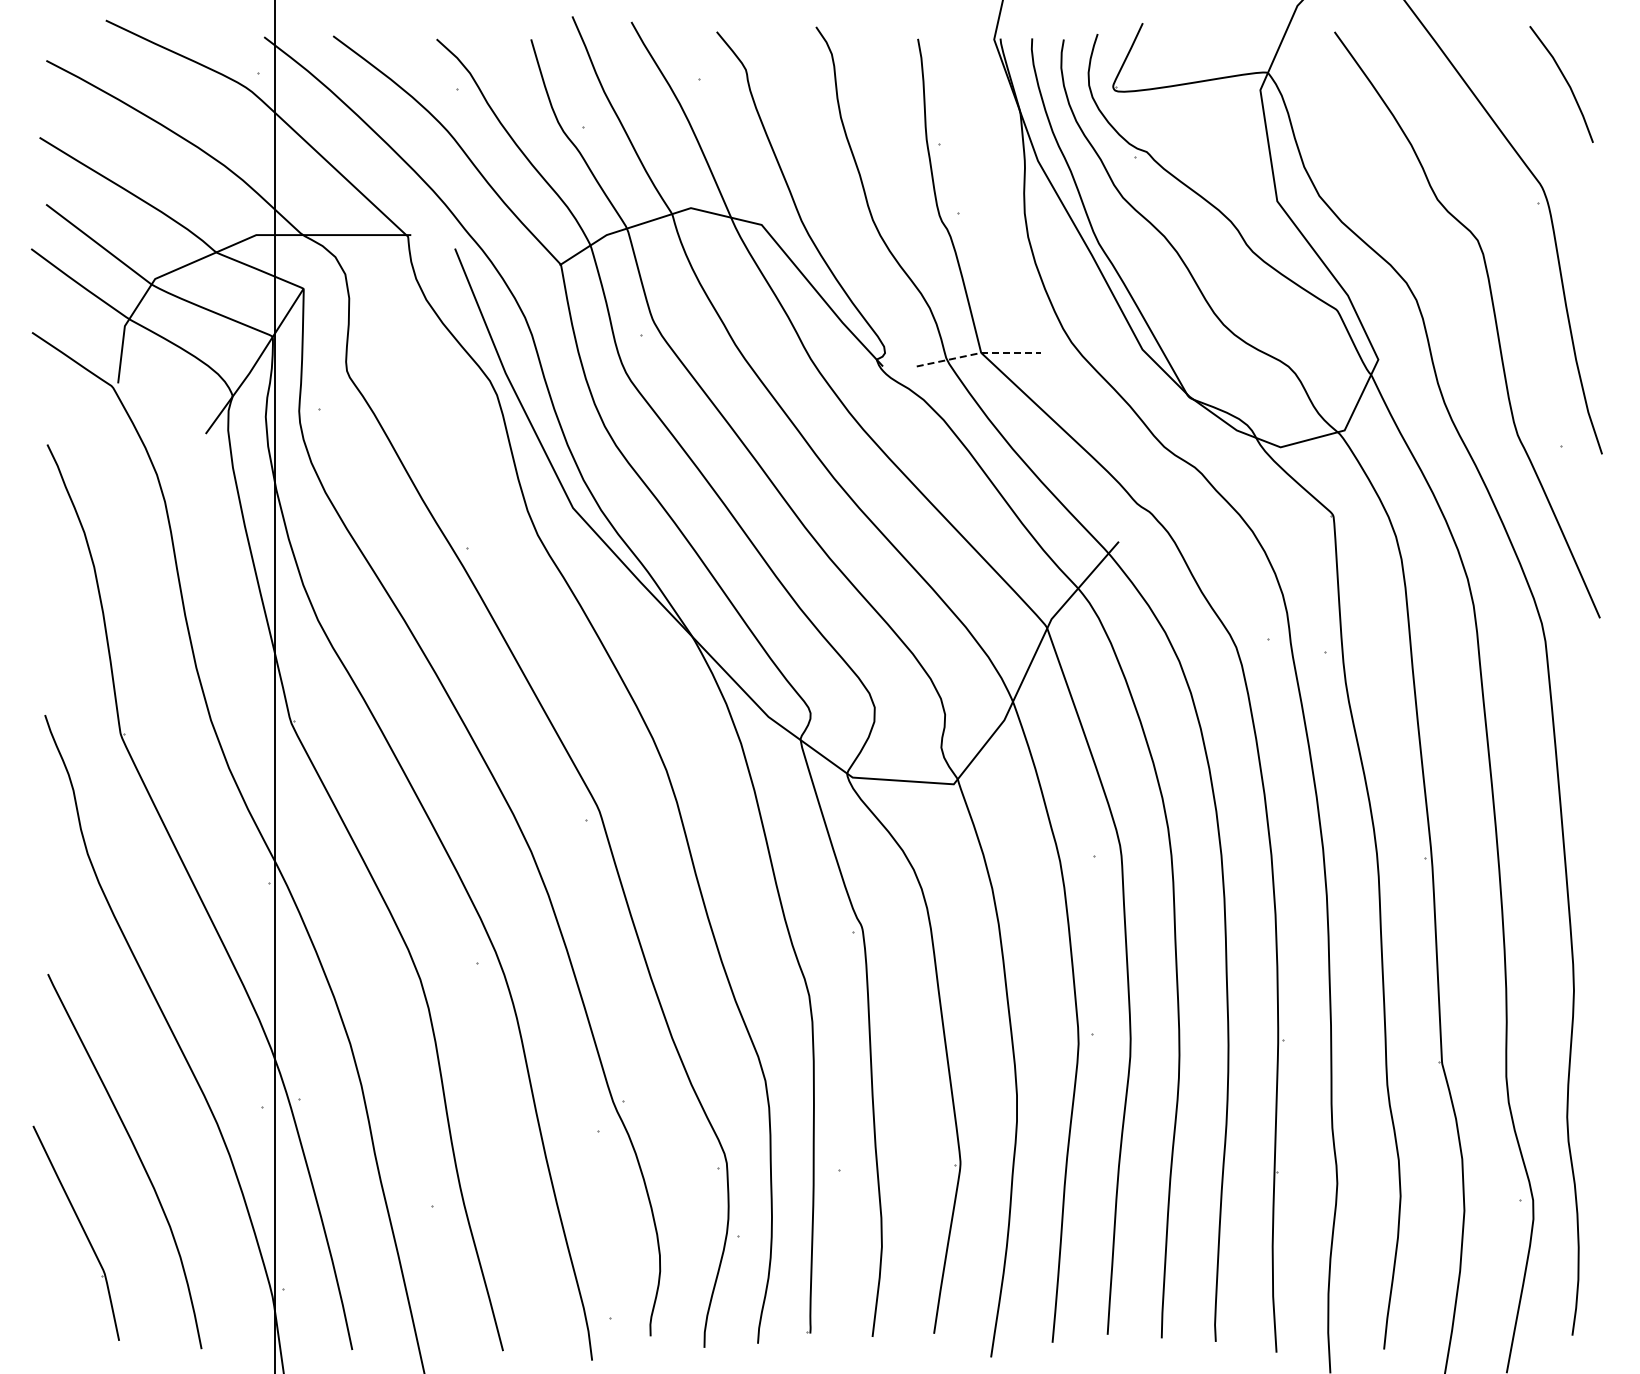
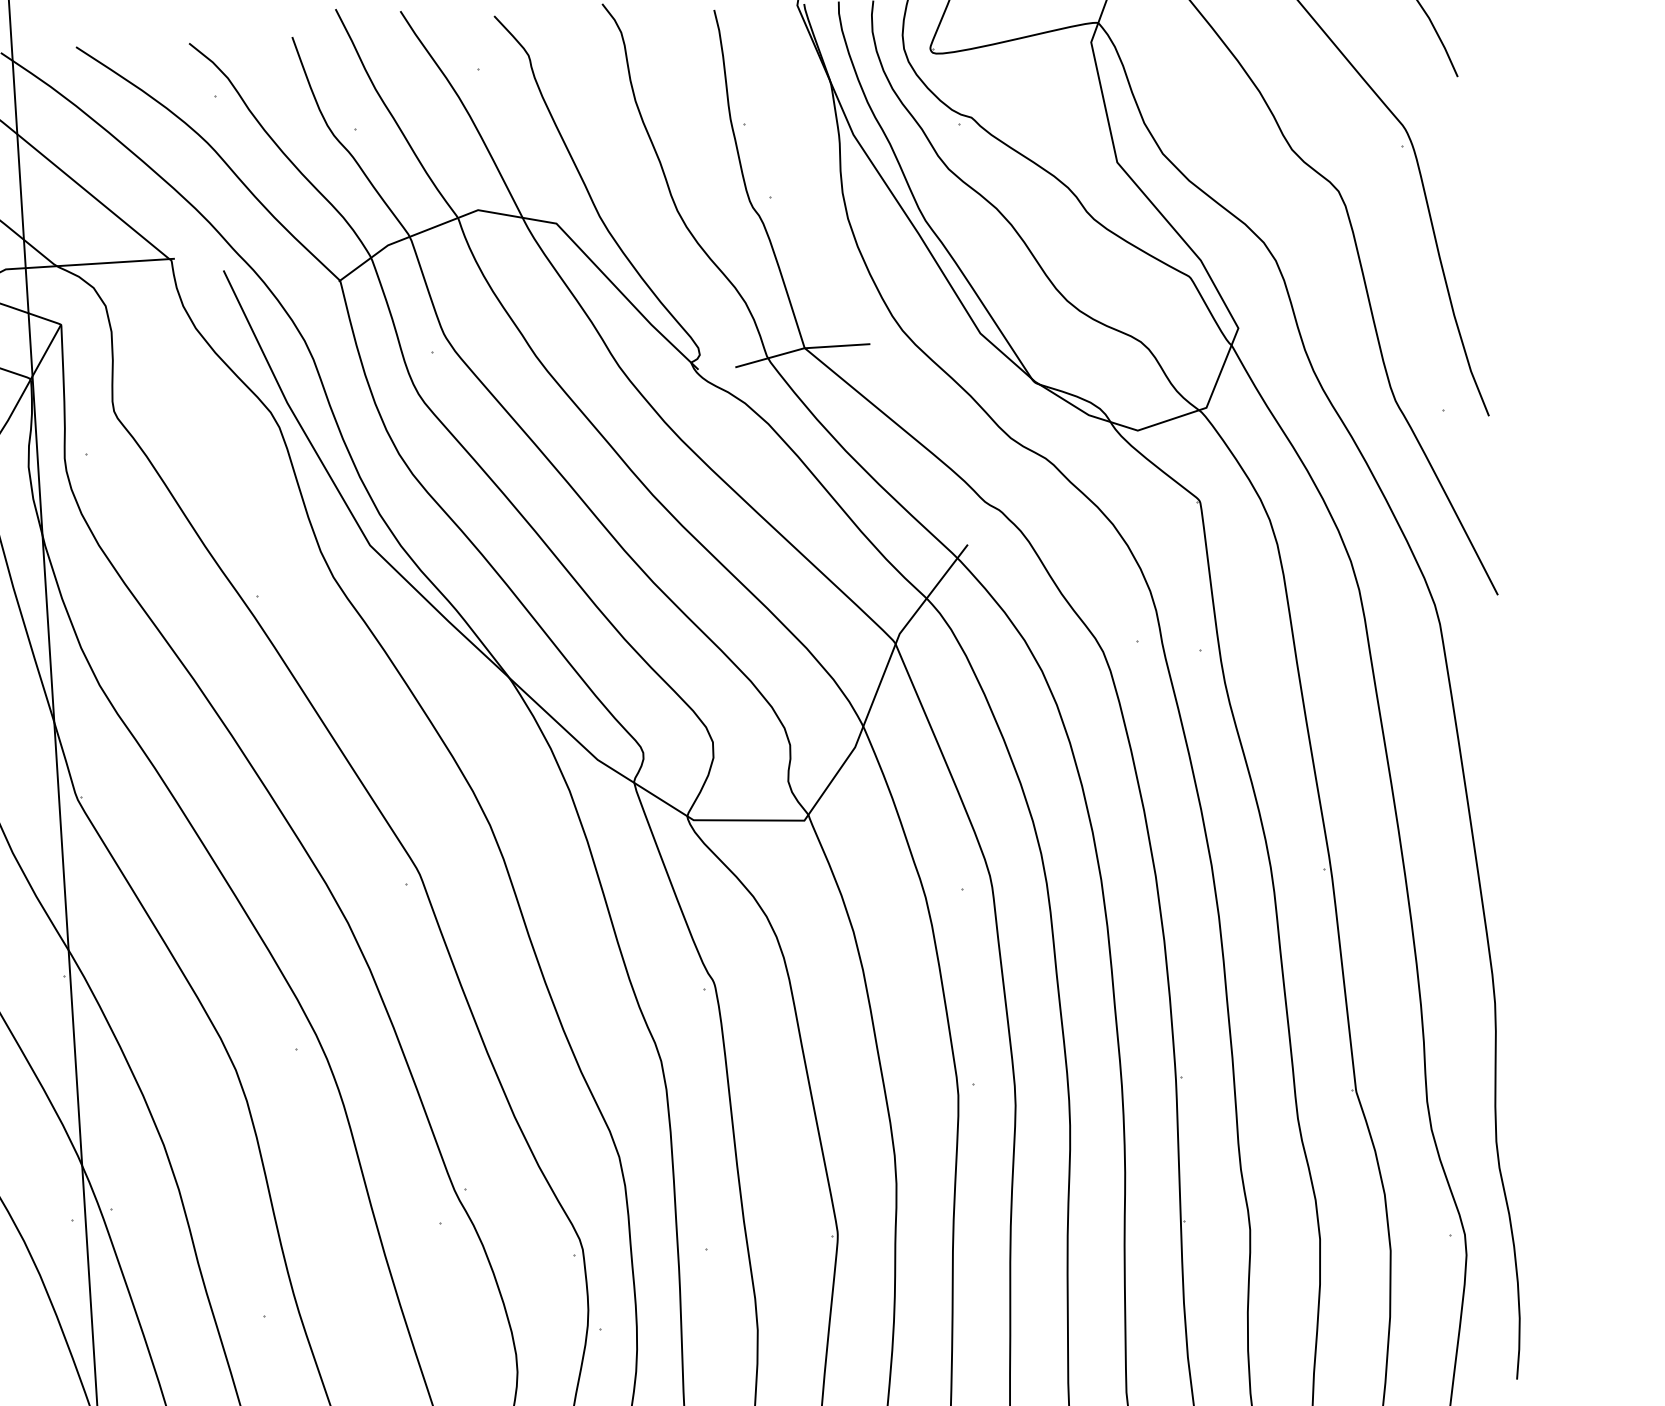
line: (978, 353) -> (801, 348), dashed -> solid

